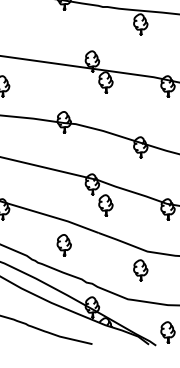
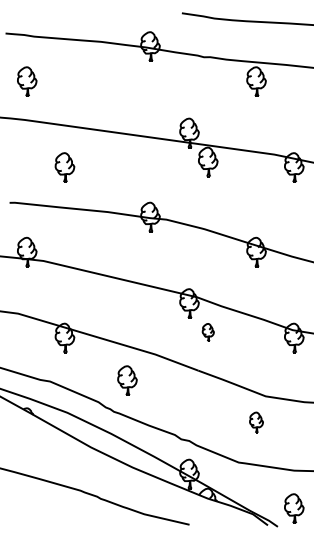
part: (106, 205) -> (208, 332), size x0.6
part: (64, 245) -> (127, 380), moved
part: (140, 270) -> (256, 422), size x0.7

